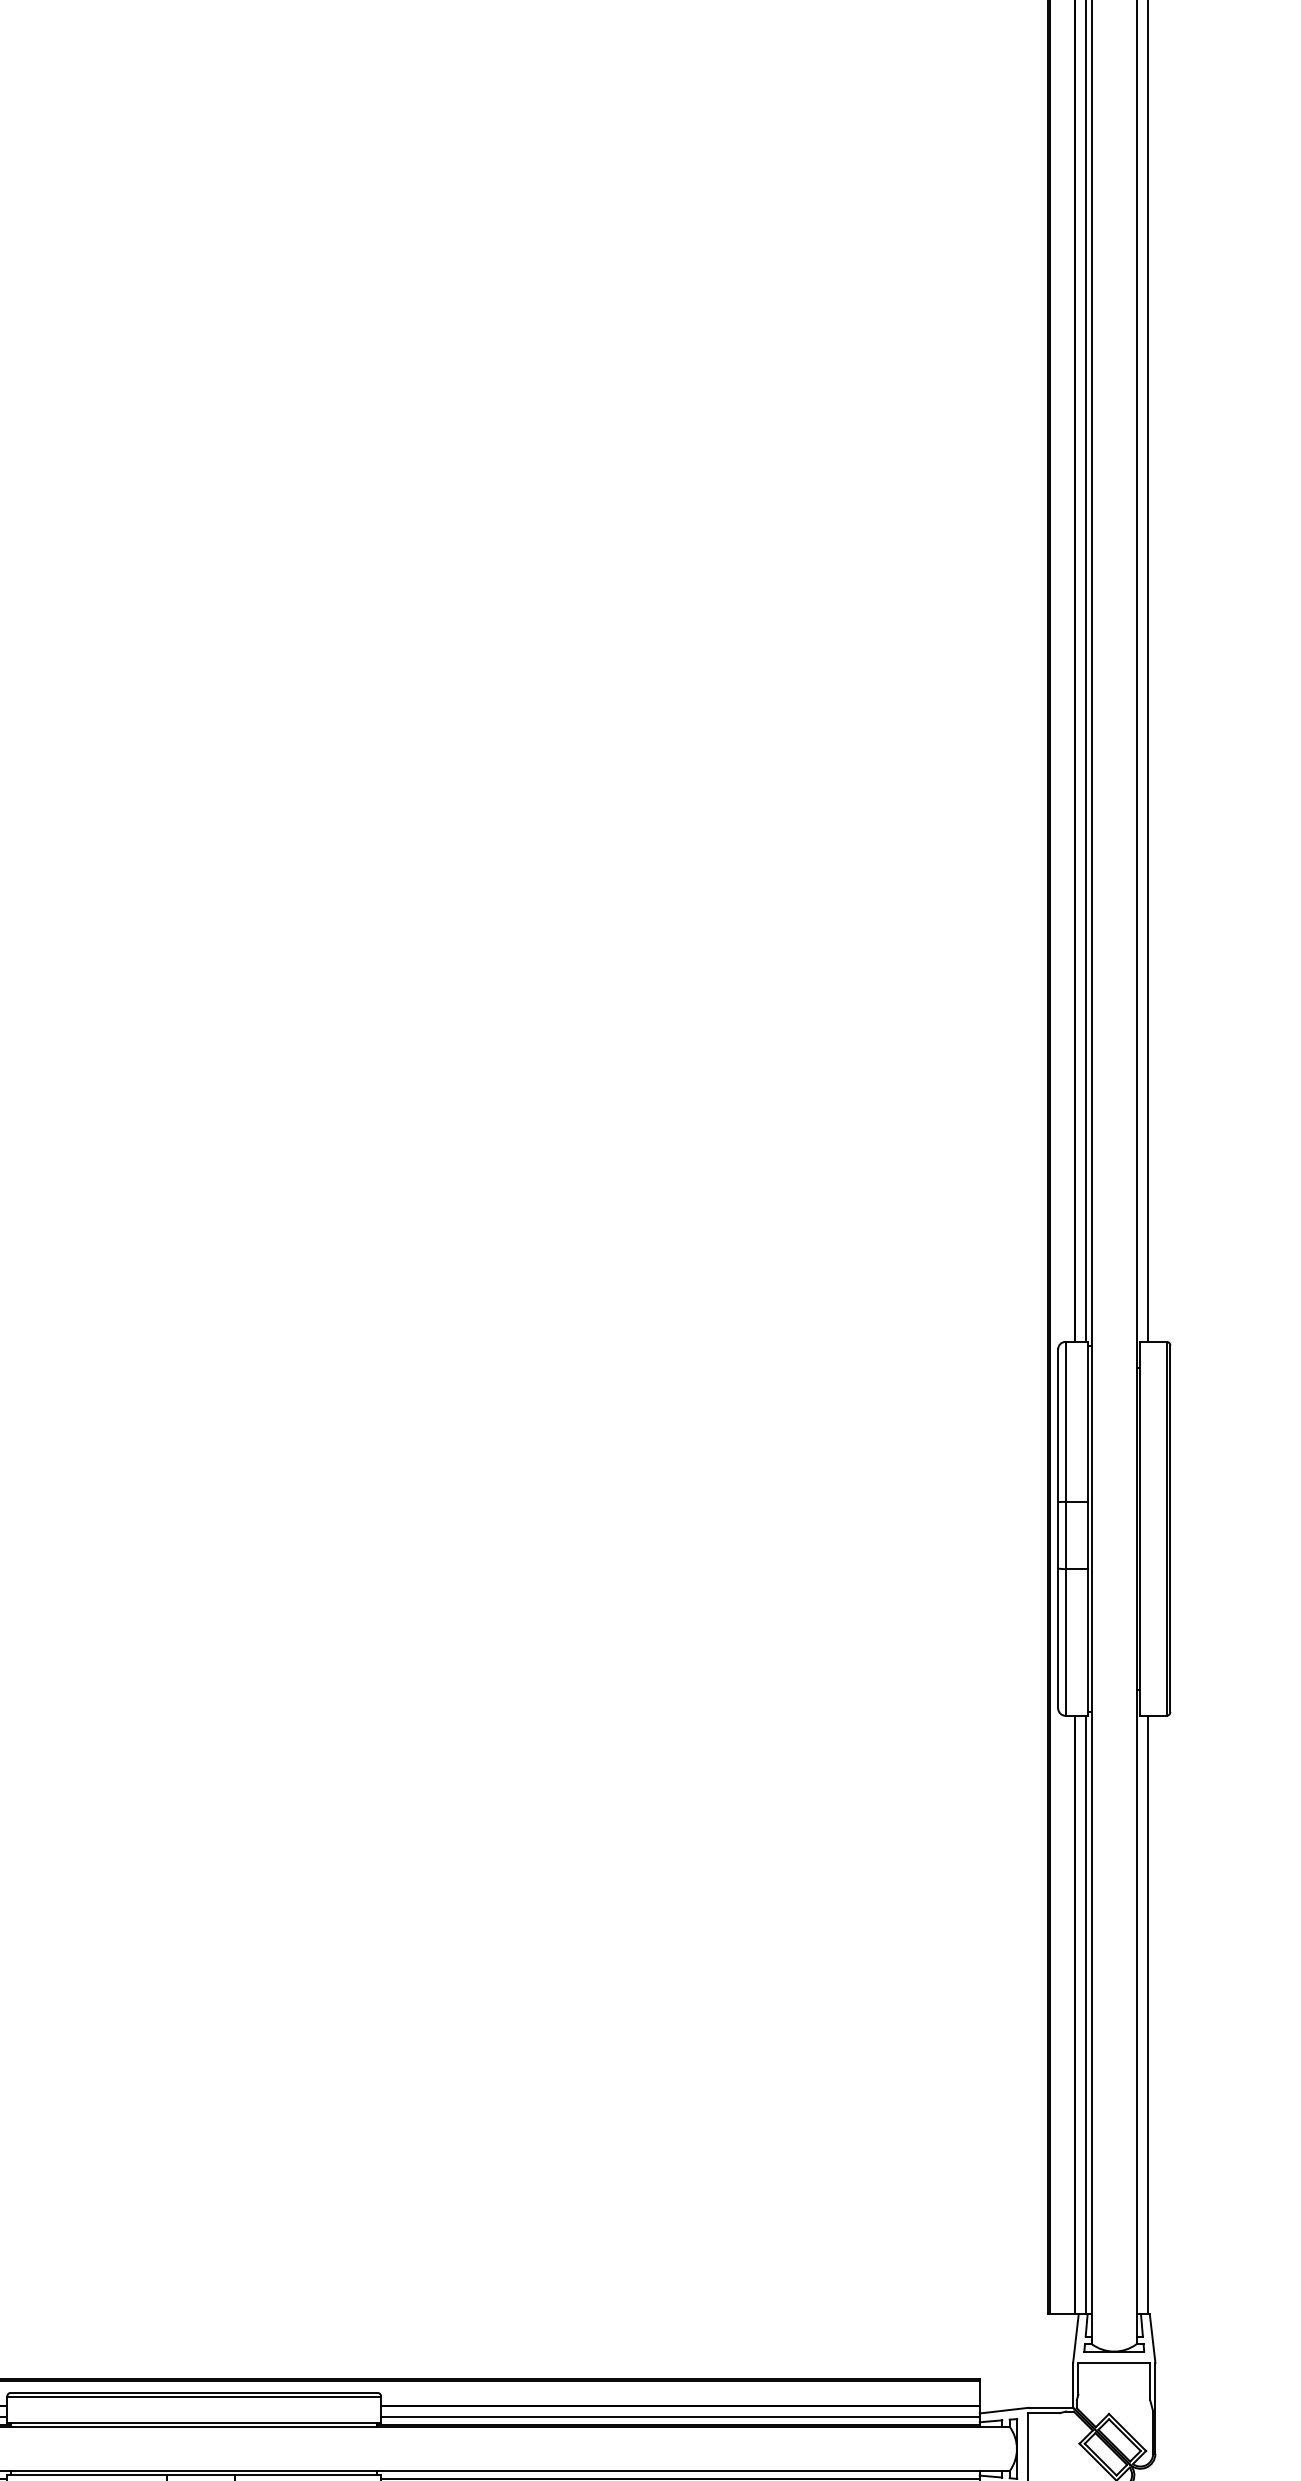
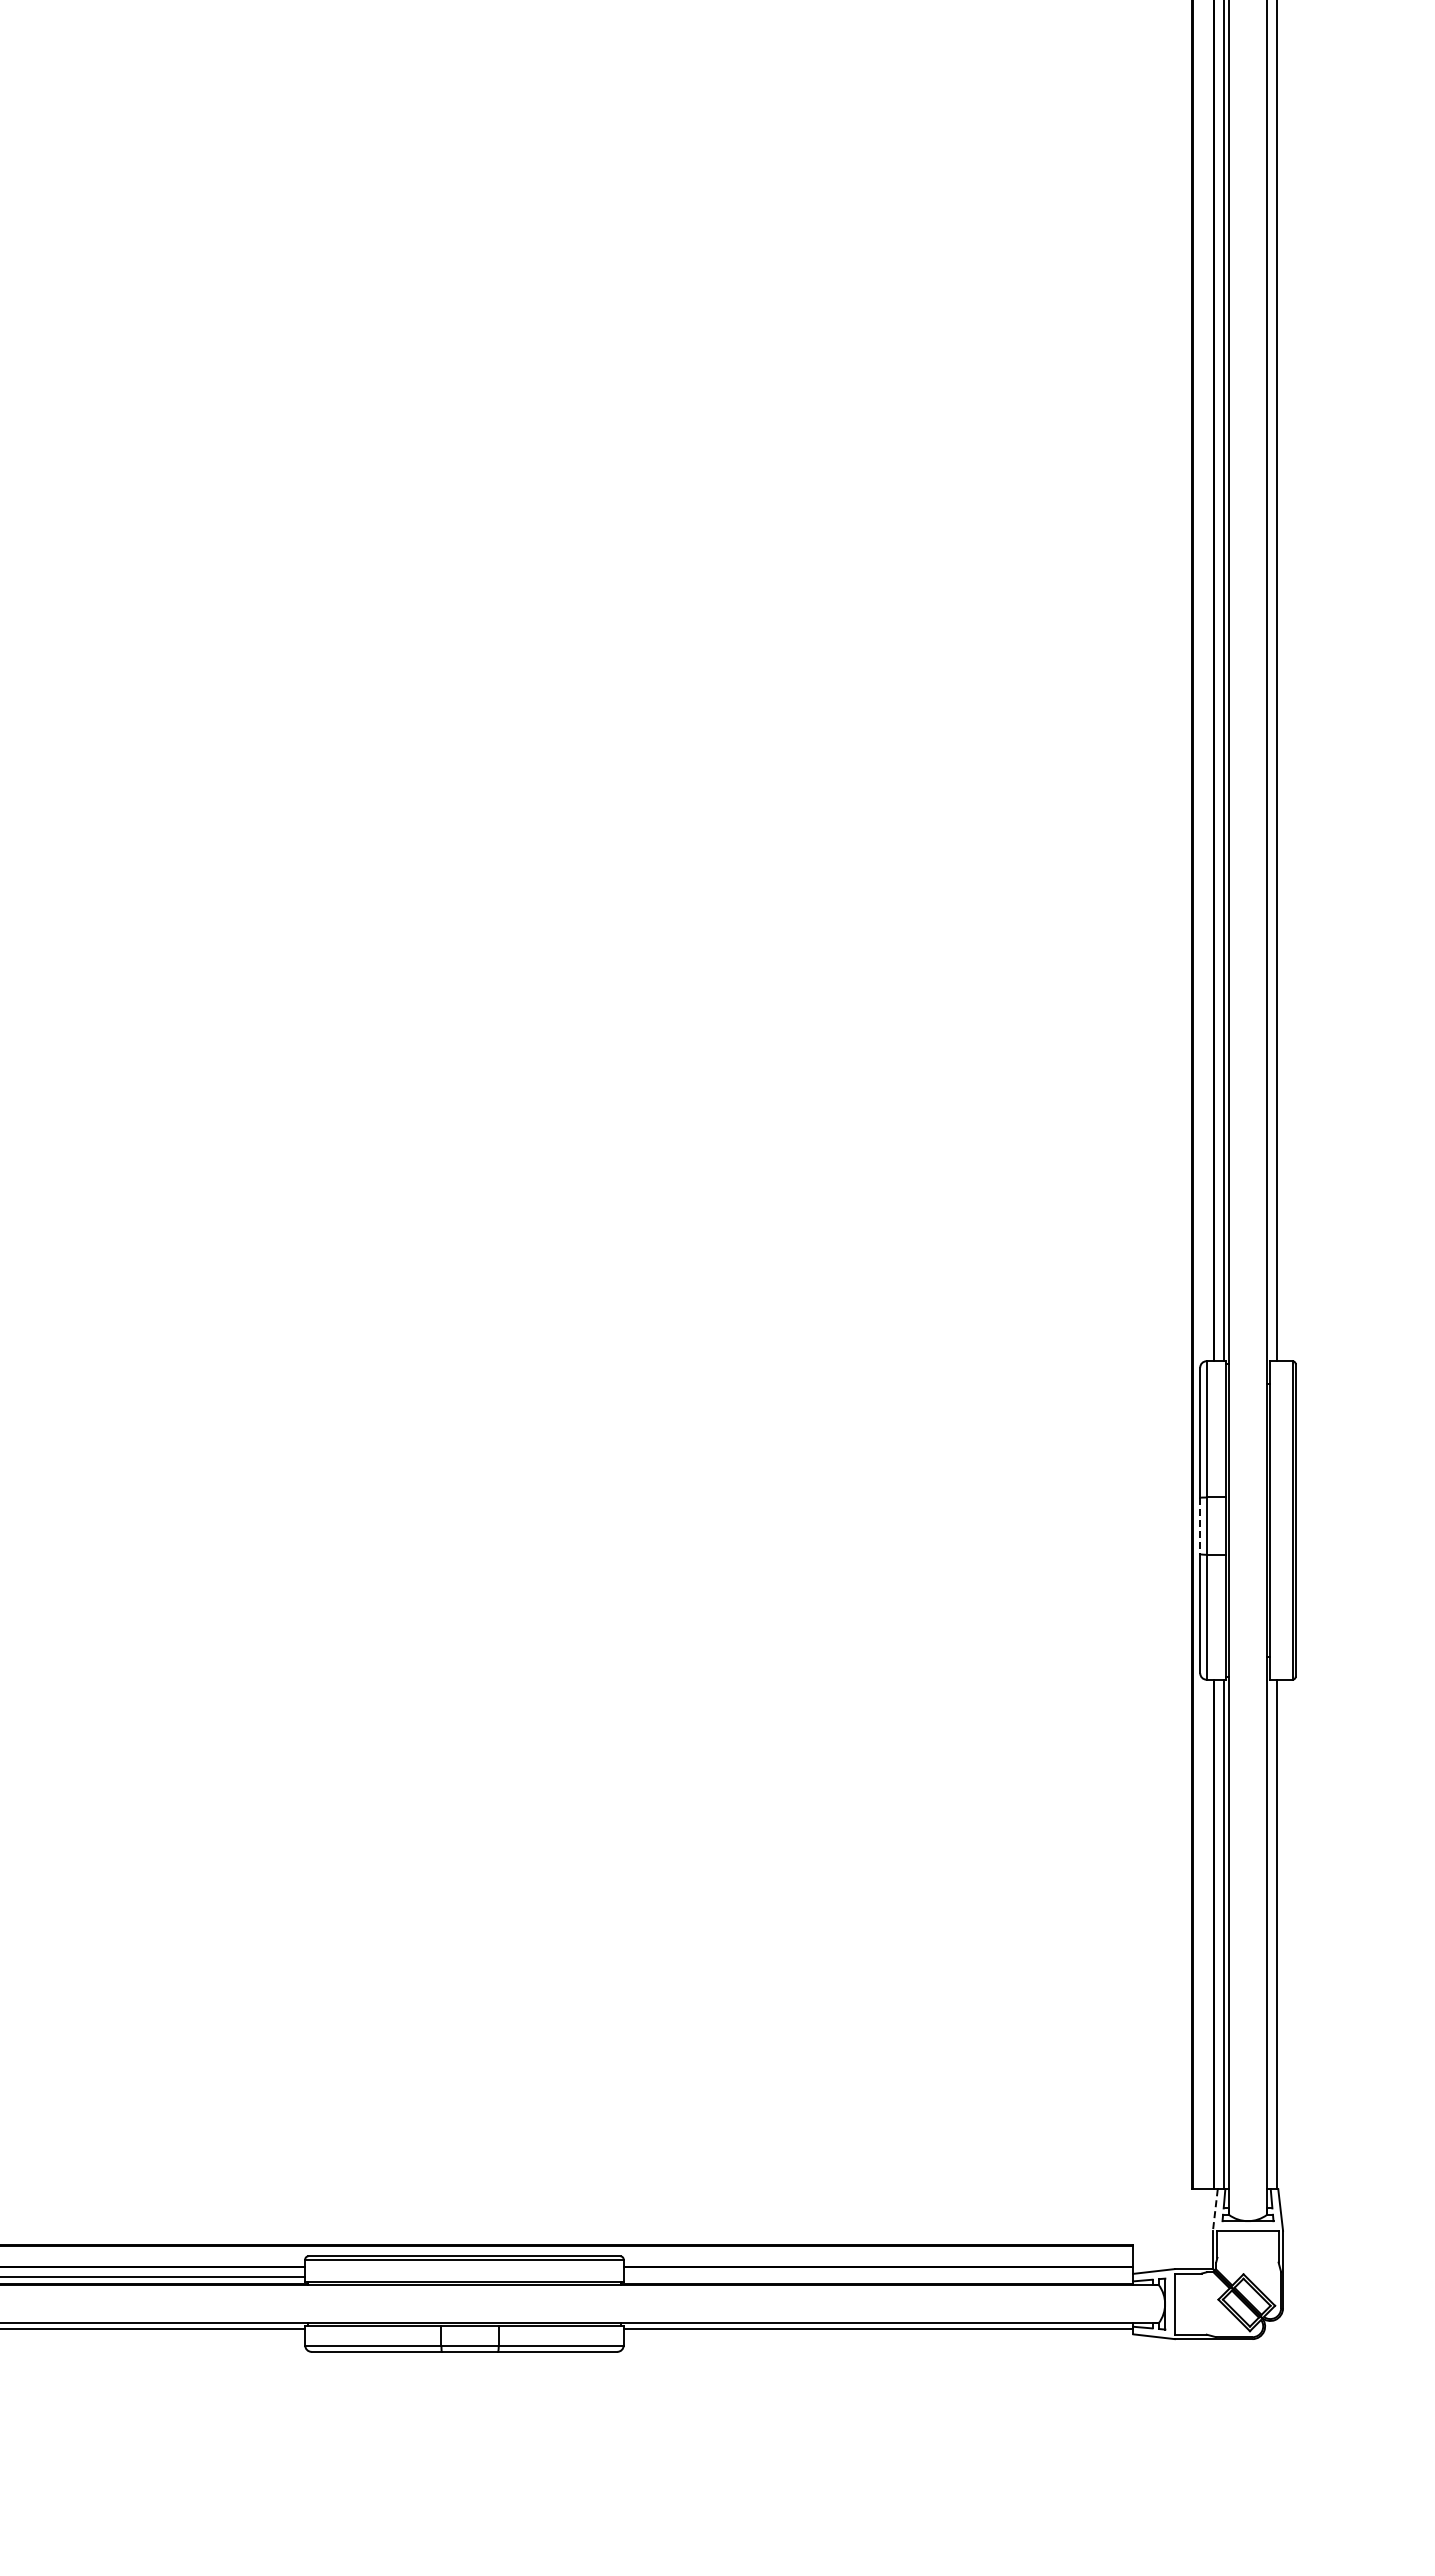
line: (1058, 1535) -> (1200, 1526), solid -> dashed
line: (1076, 2339) -> (1215, 2210), solid -> dashed
line: (680, 2416) -> (878, 2276), removed

